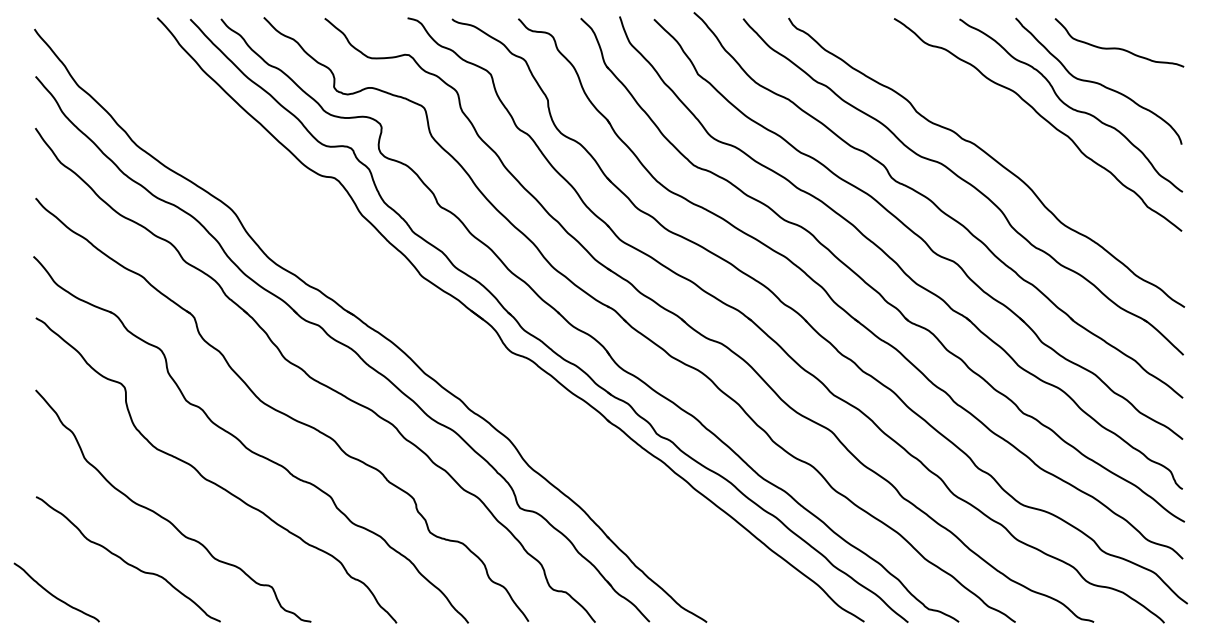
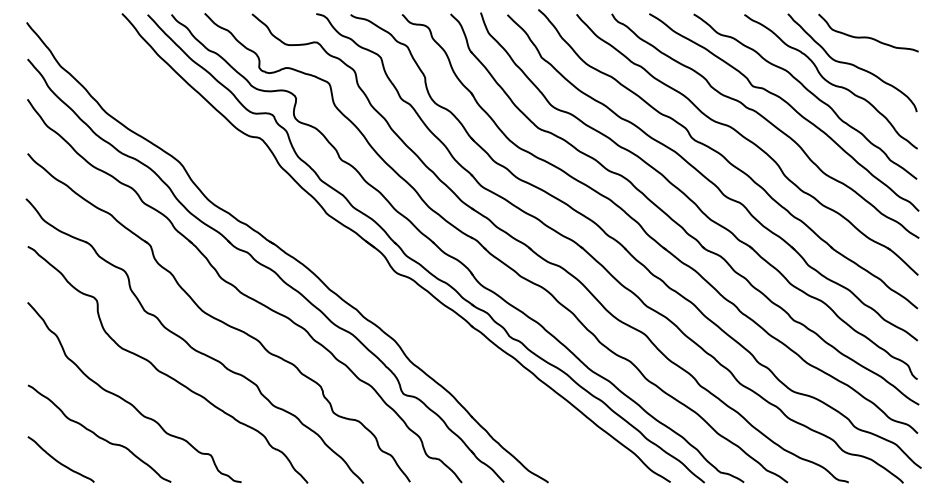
curve: (1017, 137) -> (789, 106), added
curve: (54, 595) -> (59, 461), moved

